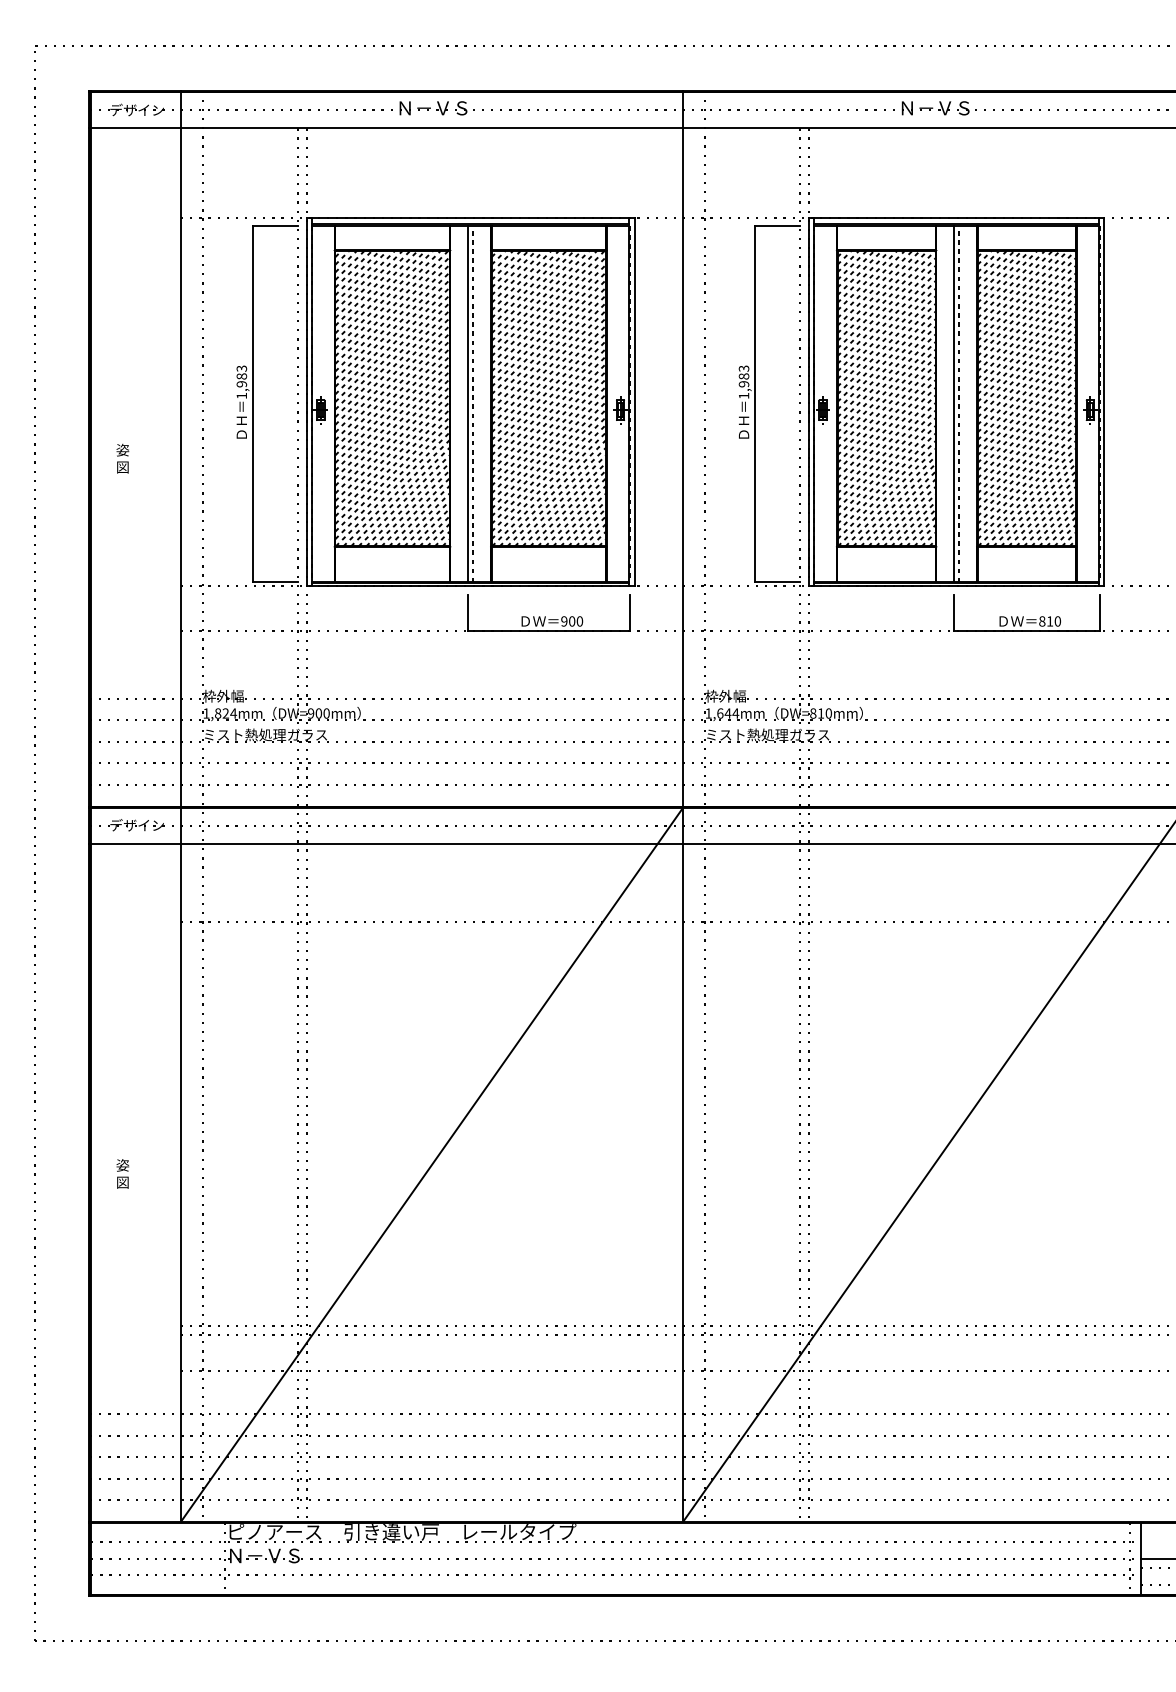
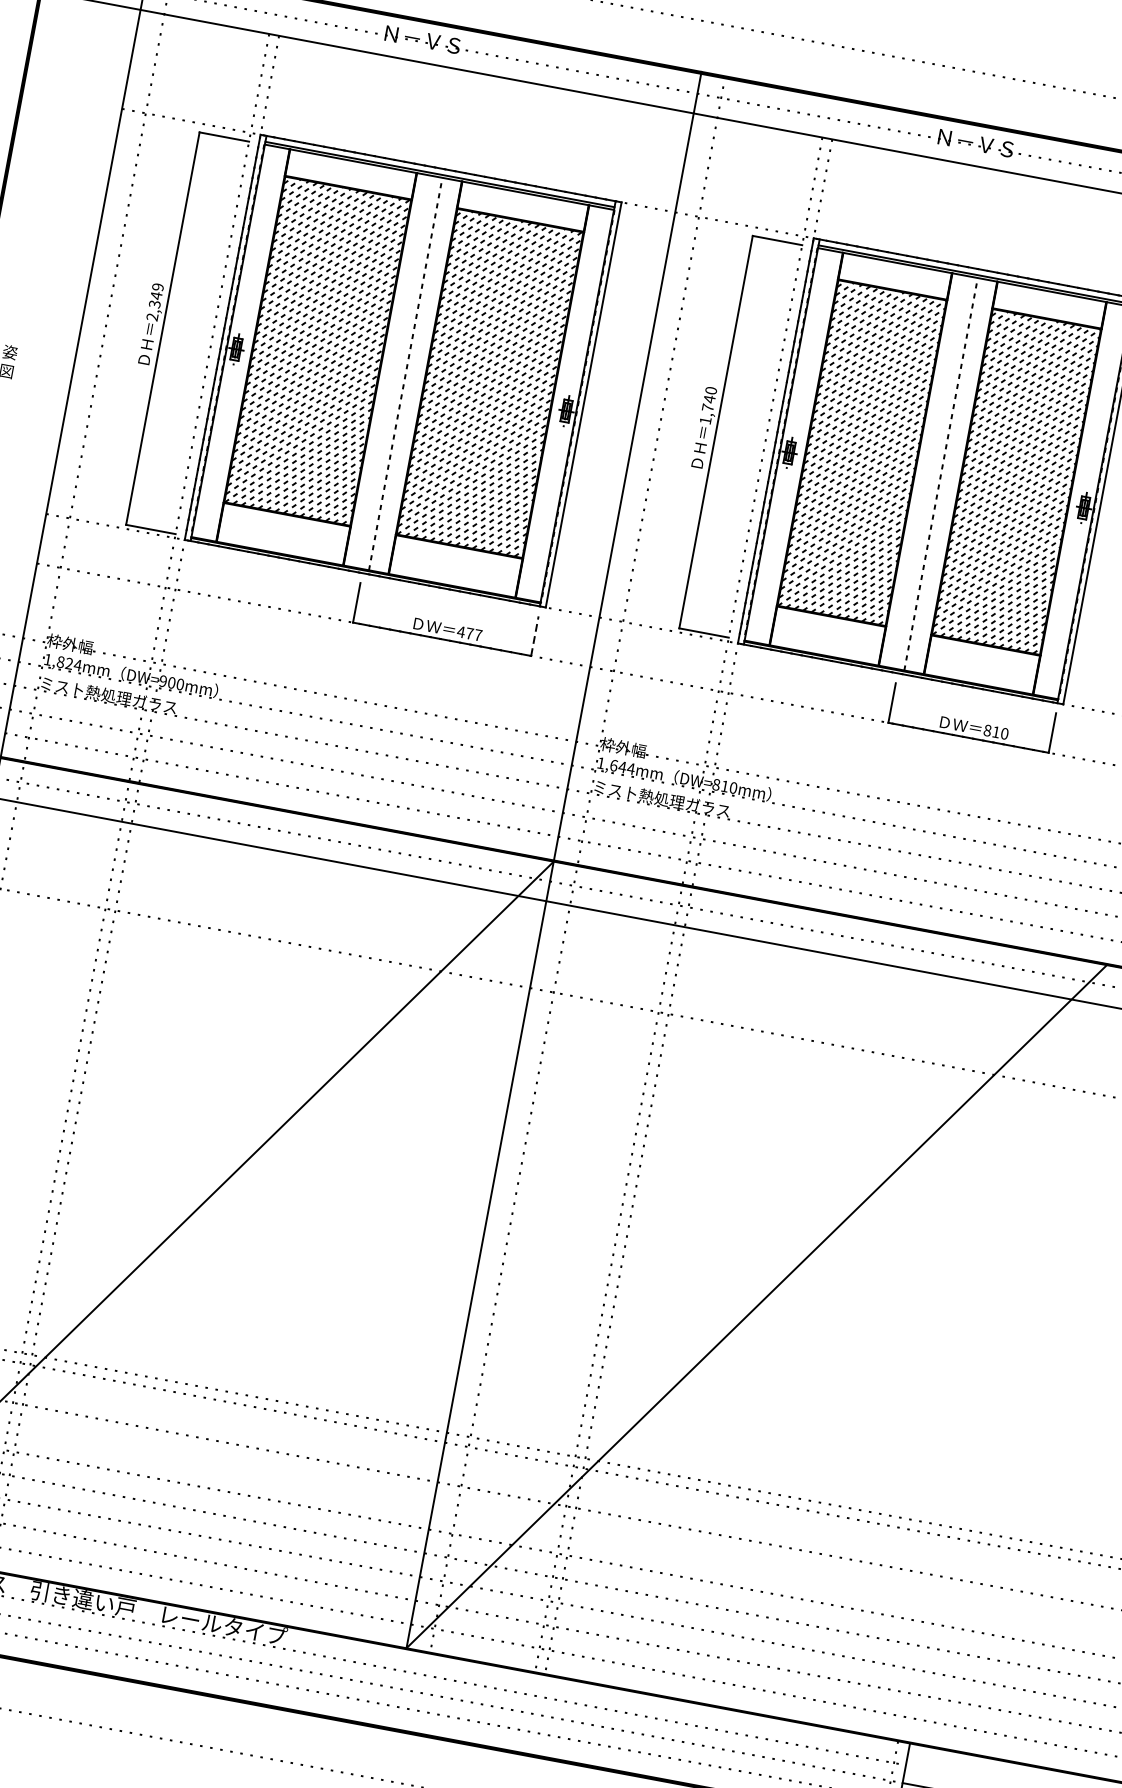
text: (743, 376) -> (708, 399), 1,983 -> 1,740
text: (241, 382) -> (154, 302), 1,983 -> 2,349
line: (467, 404) -> (399, 373), removed
line: (954, 404) -> (935, 473), removed
line: (629, 612) -> (534, 635), solid -> dashed
text: (571, 621) -> (469, 633), 900 -> 477

